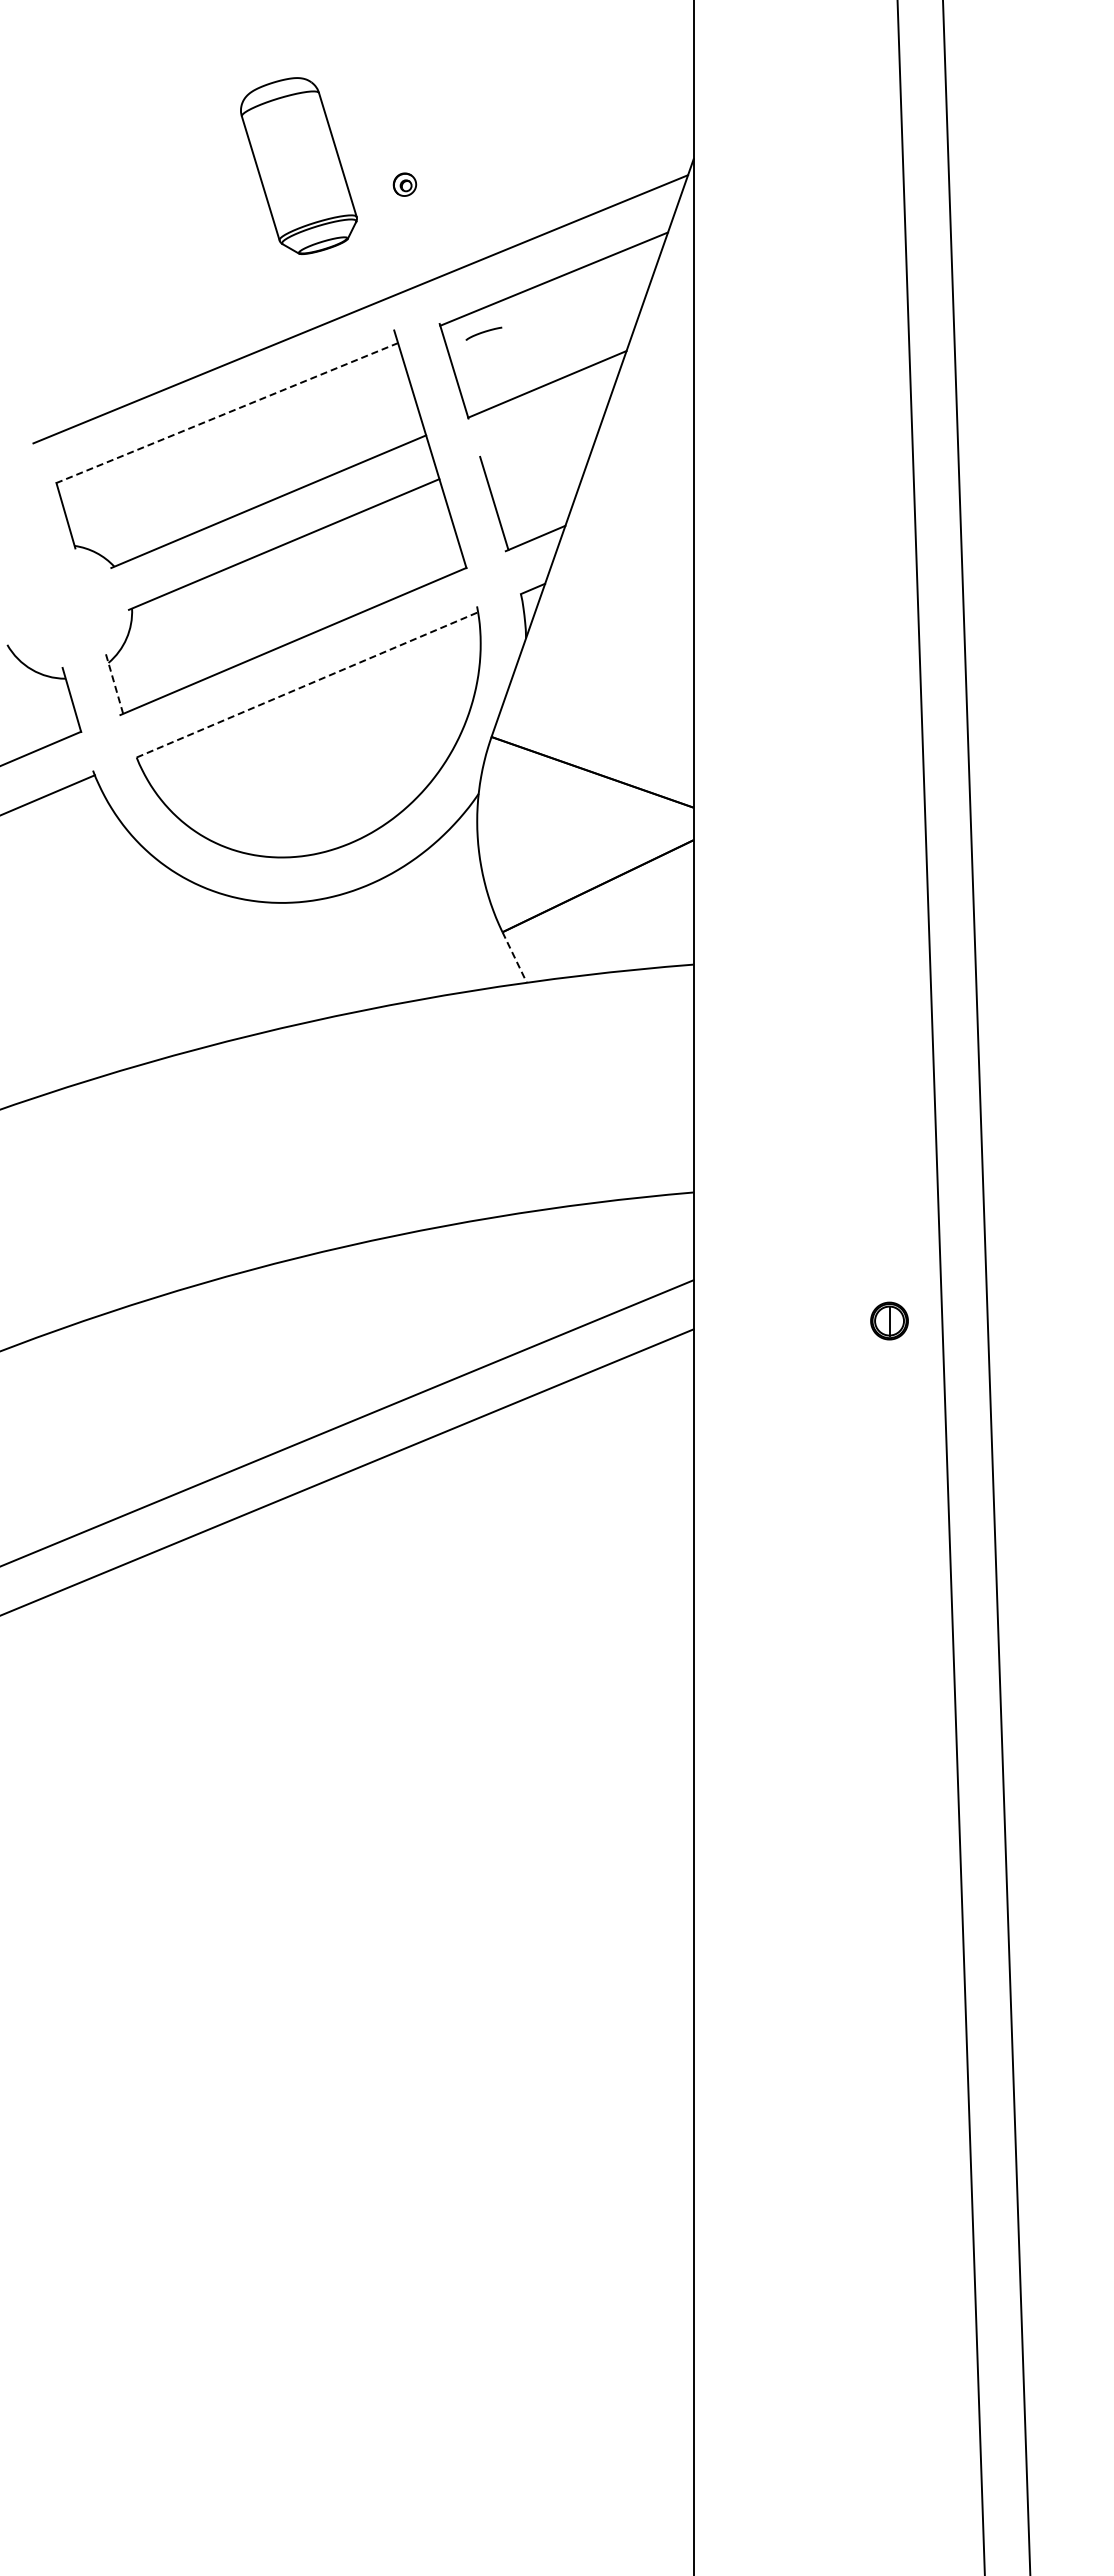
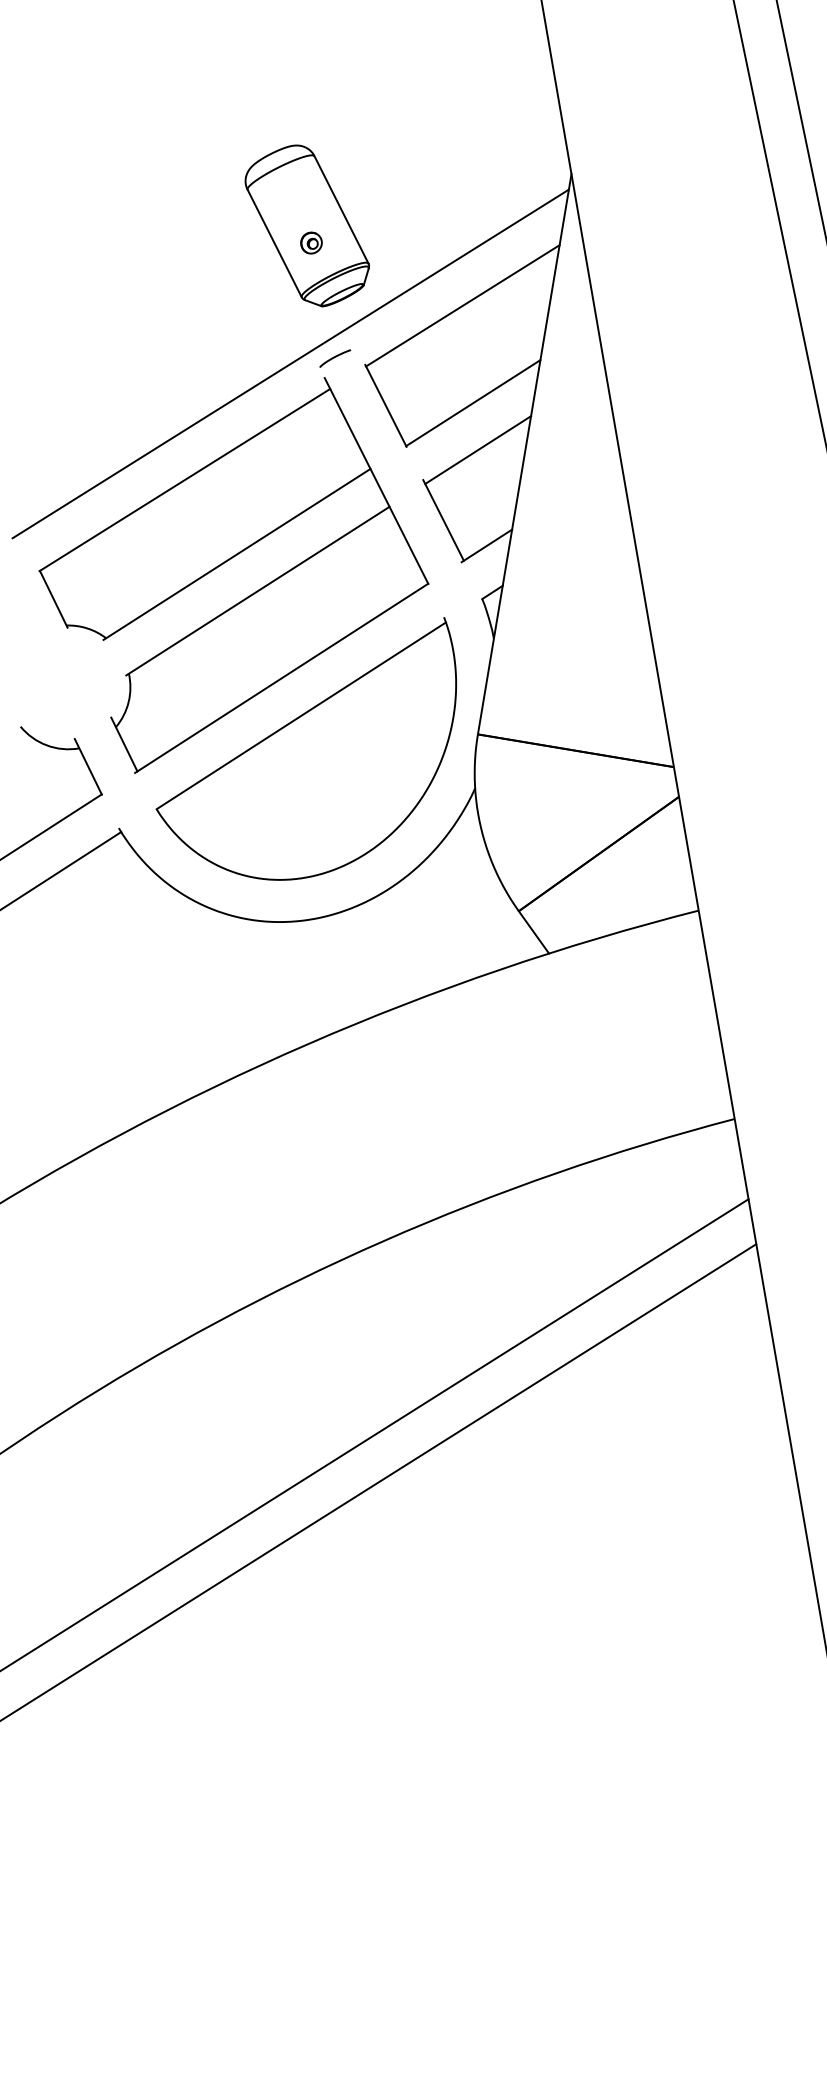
part: (298, 165) -> (307, 225), moved
curve: (483, 333) -> (334, 358), moved
line: (227, 413) -> (185, 480), dashed -> solid
line: (543, 434) -> (477, 449), added
line: (114, 682) -> (124, 744), dashed -> solid
line: (307, 684) -> (301, 715), dashed -> solid
line: (514, 957) -> (533, 932), dashed -> solid

